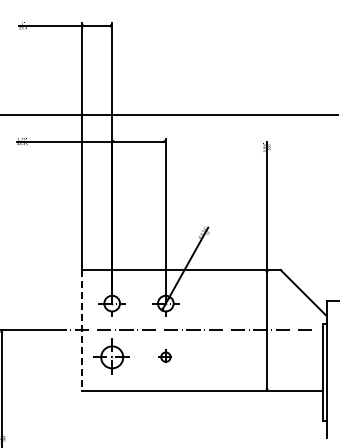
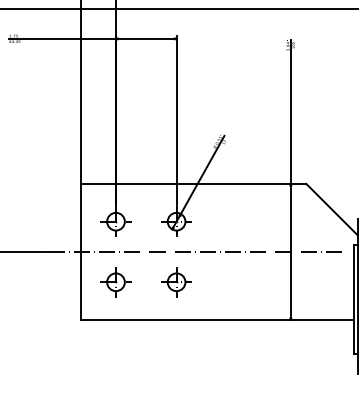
line: (81, 330) -> (81, 252), dashed -> solid
part: (111, 356) -> (115, 281), size x0.71
part: (165, 356) -> (176, 281), size x1.67

